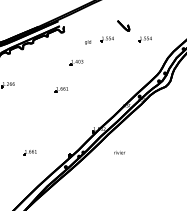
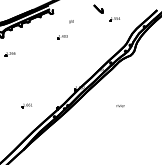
part: (106, 39) -> (85, 19), removed
part: (60, 89) -> (50, 57), removed
text: (119, 153) -> (120, 106), moved

